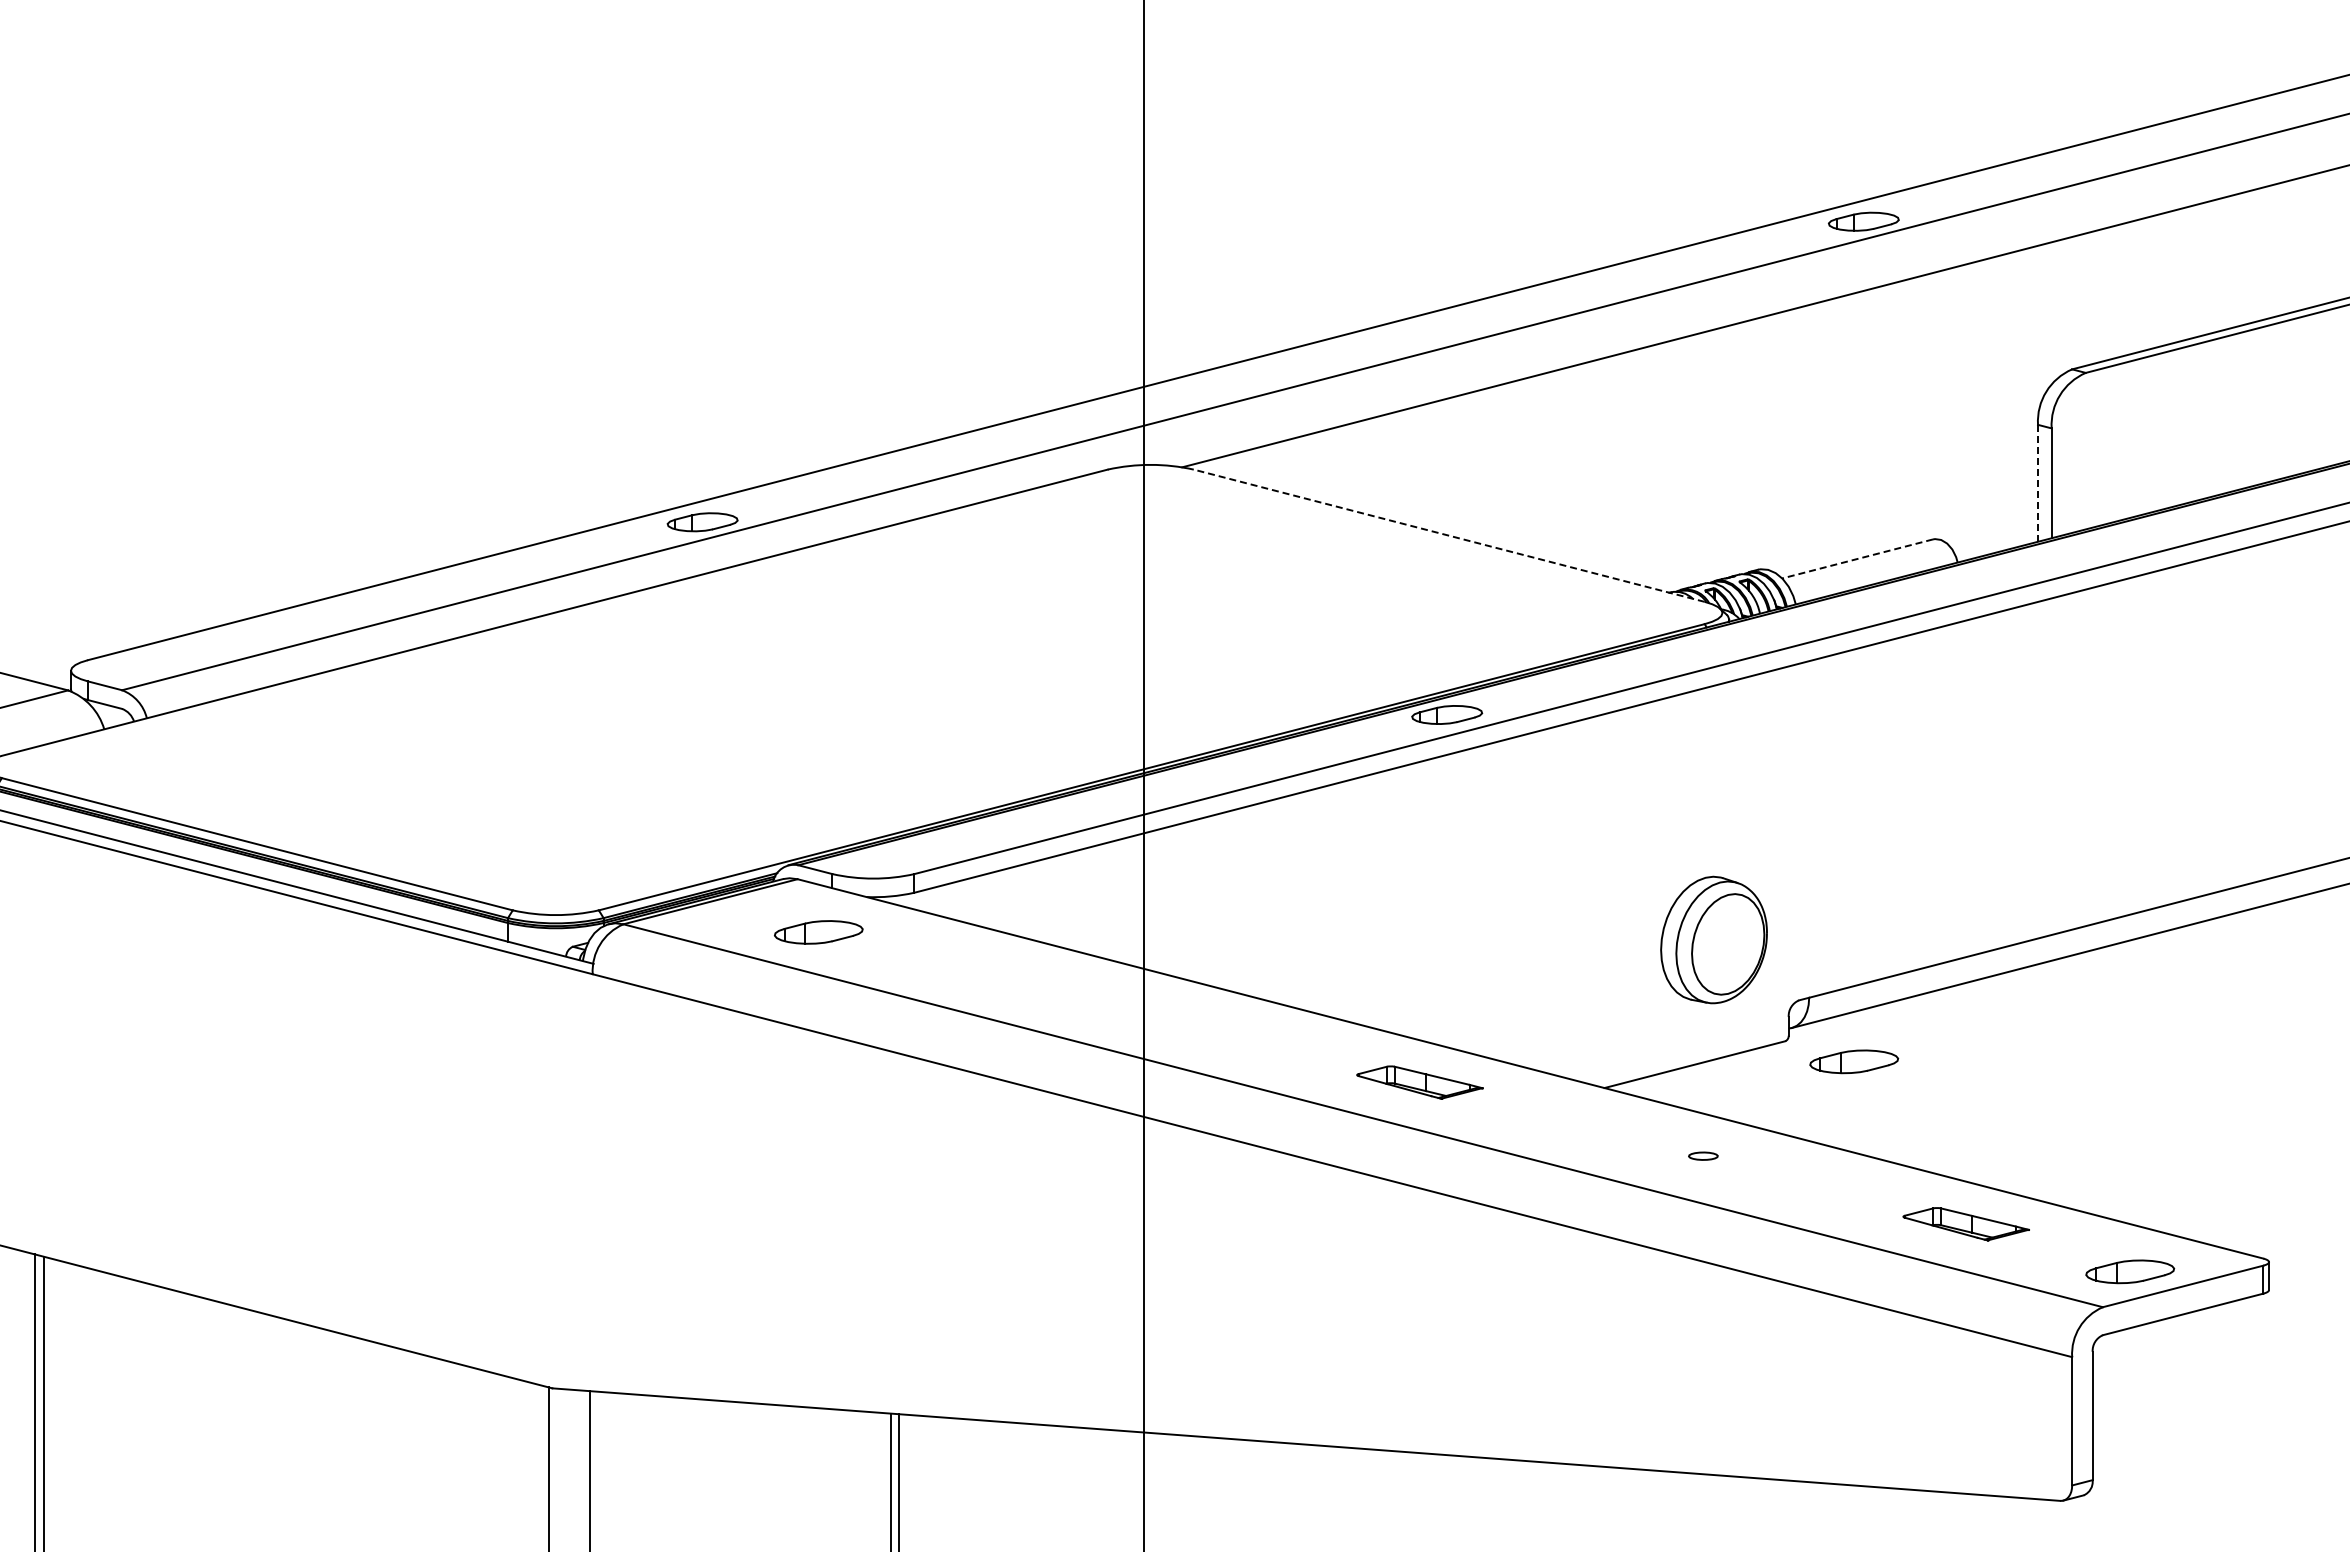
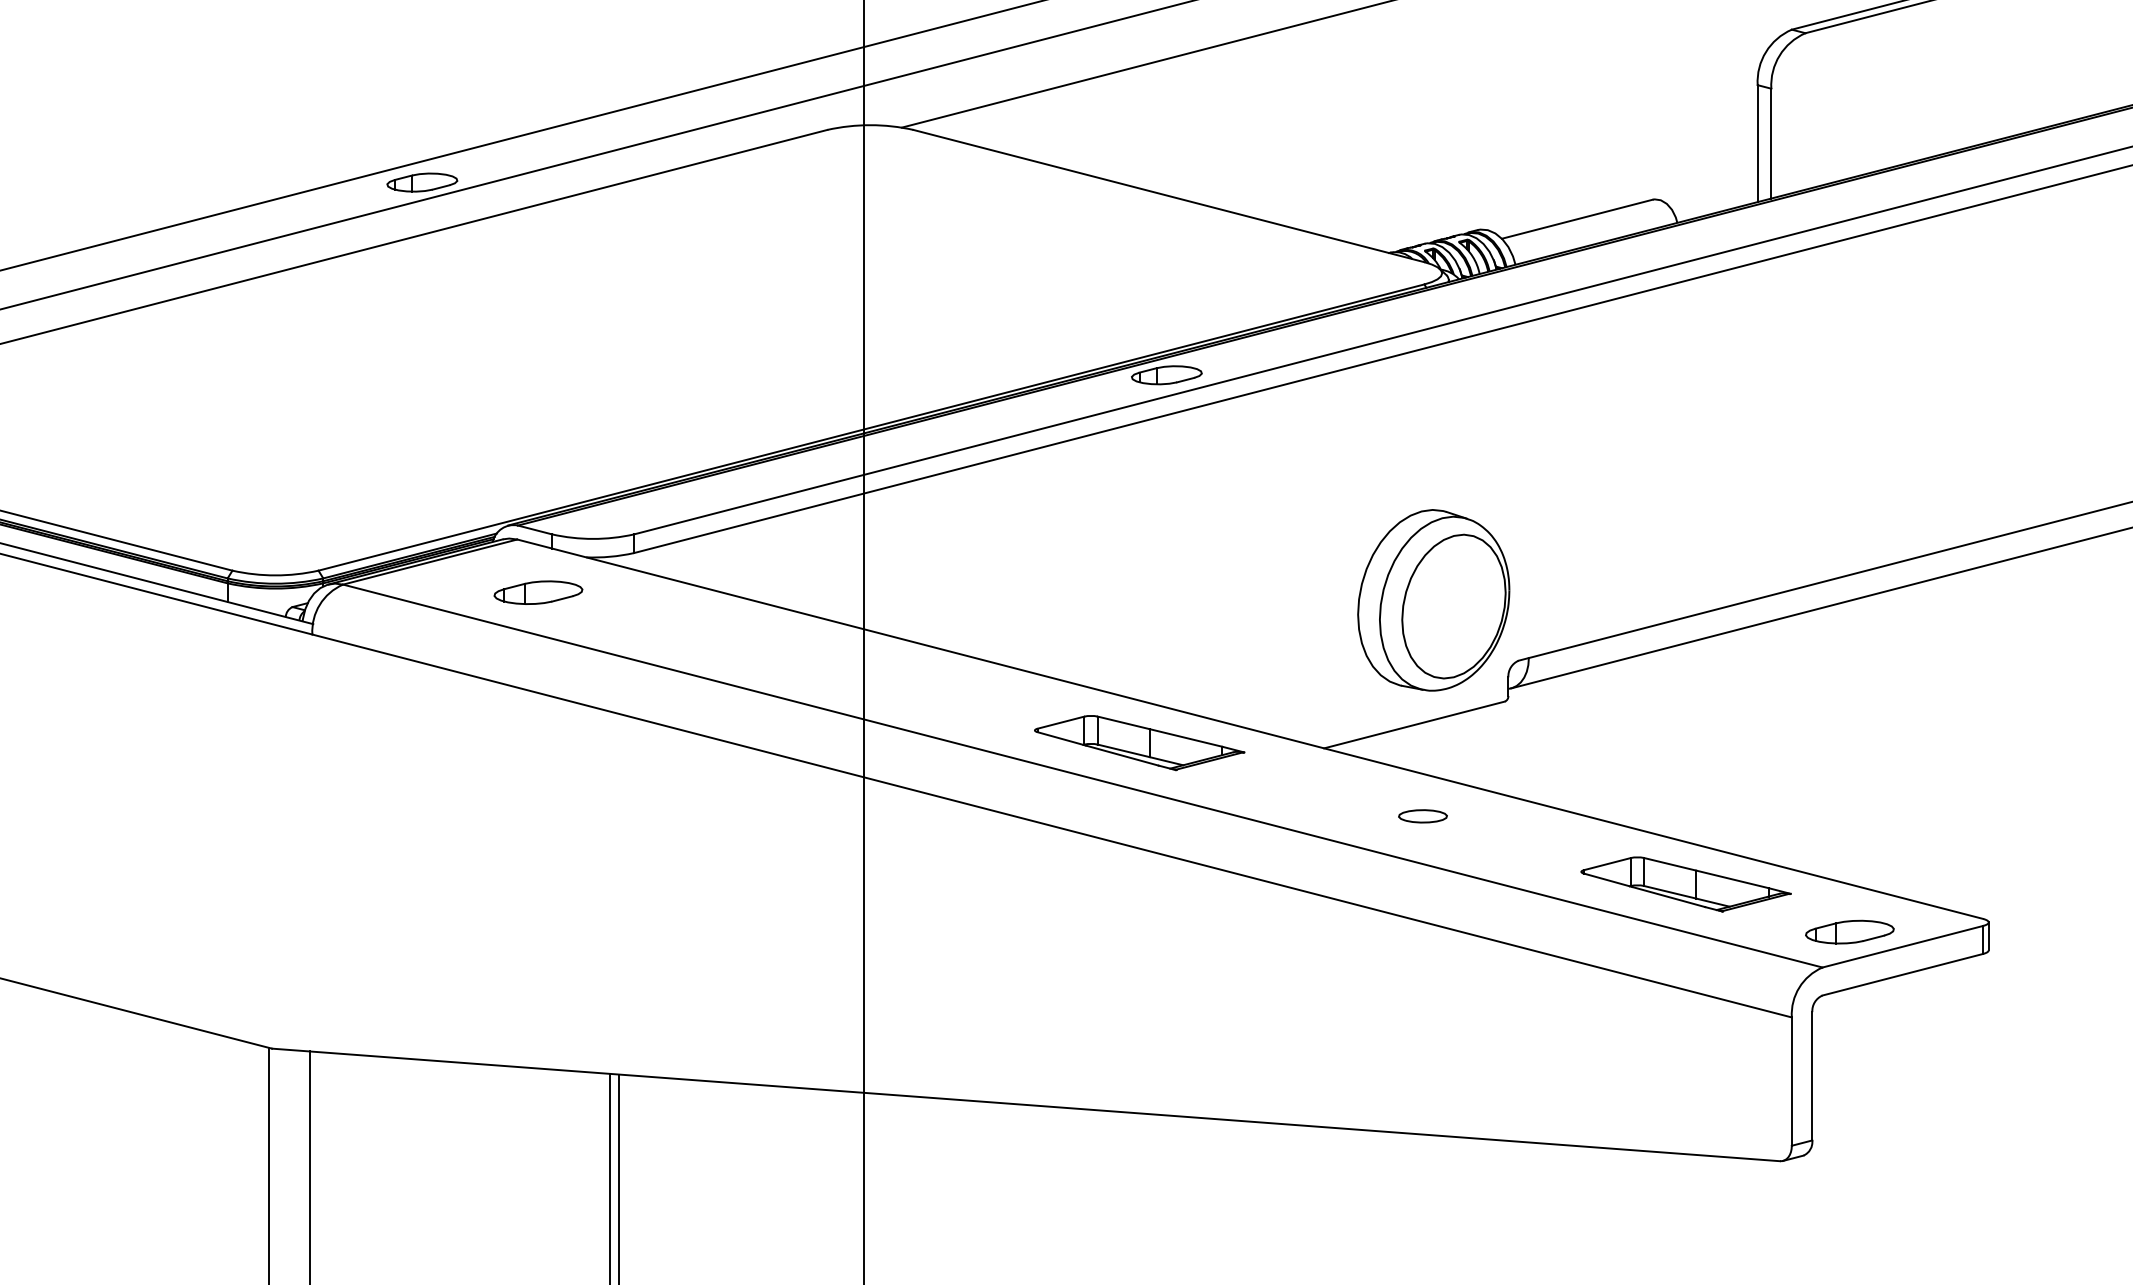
line: (2038, 483) -> (1758, 143), dashed -> solid
line: (1449, 535) -> (1169, 195), dashed -> solid
line: (1857, 558) -> (1577, 218), dashed -> solid
part: (1713, 939) -> (1433, 599), size x1.43
part: (1854, 1061) -> (1574, 721), removed
part: (1419, 1082) -> (1139, 742), size x1.67
part: (1703, 1156) -> (1423, 816), size x1.67
part: (1965, 1224) -> (1685, 884), size x1.67

